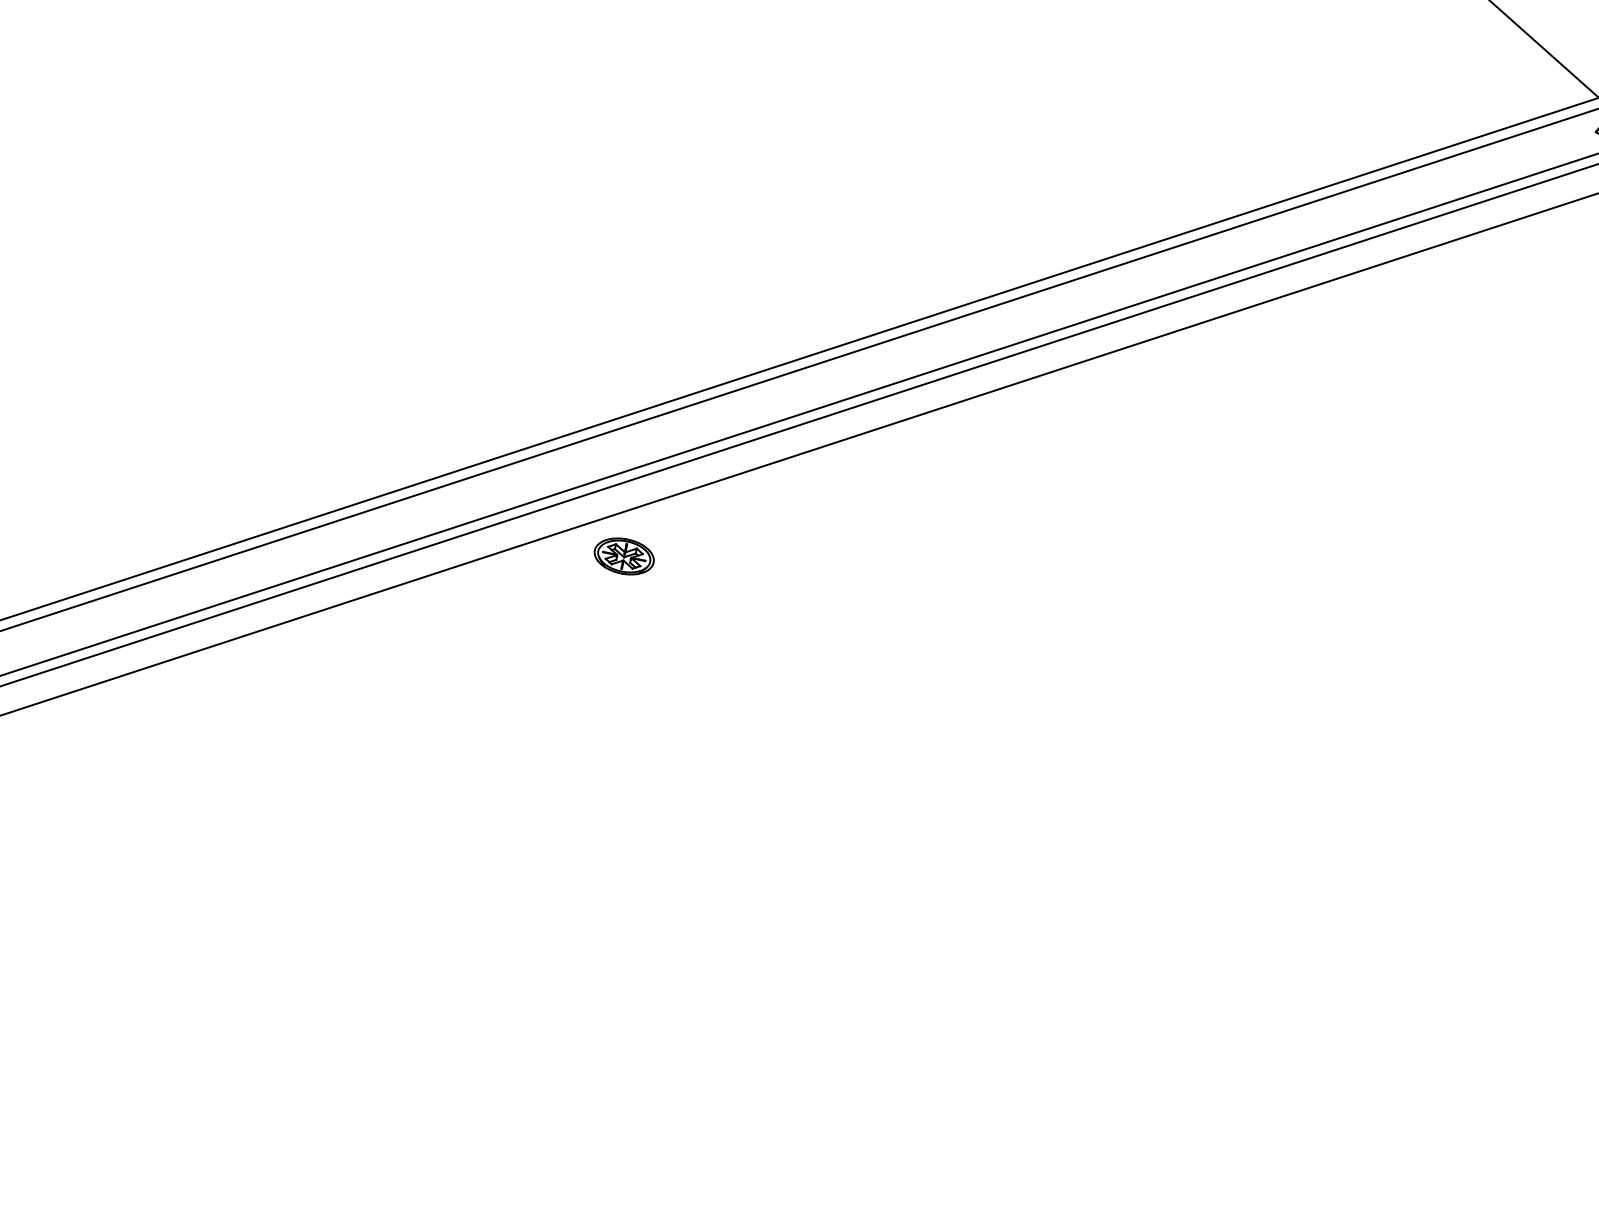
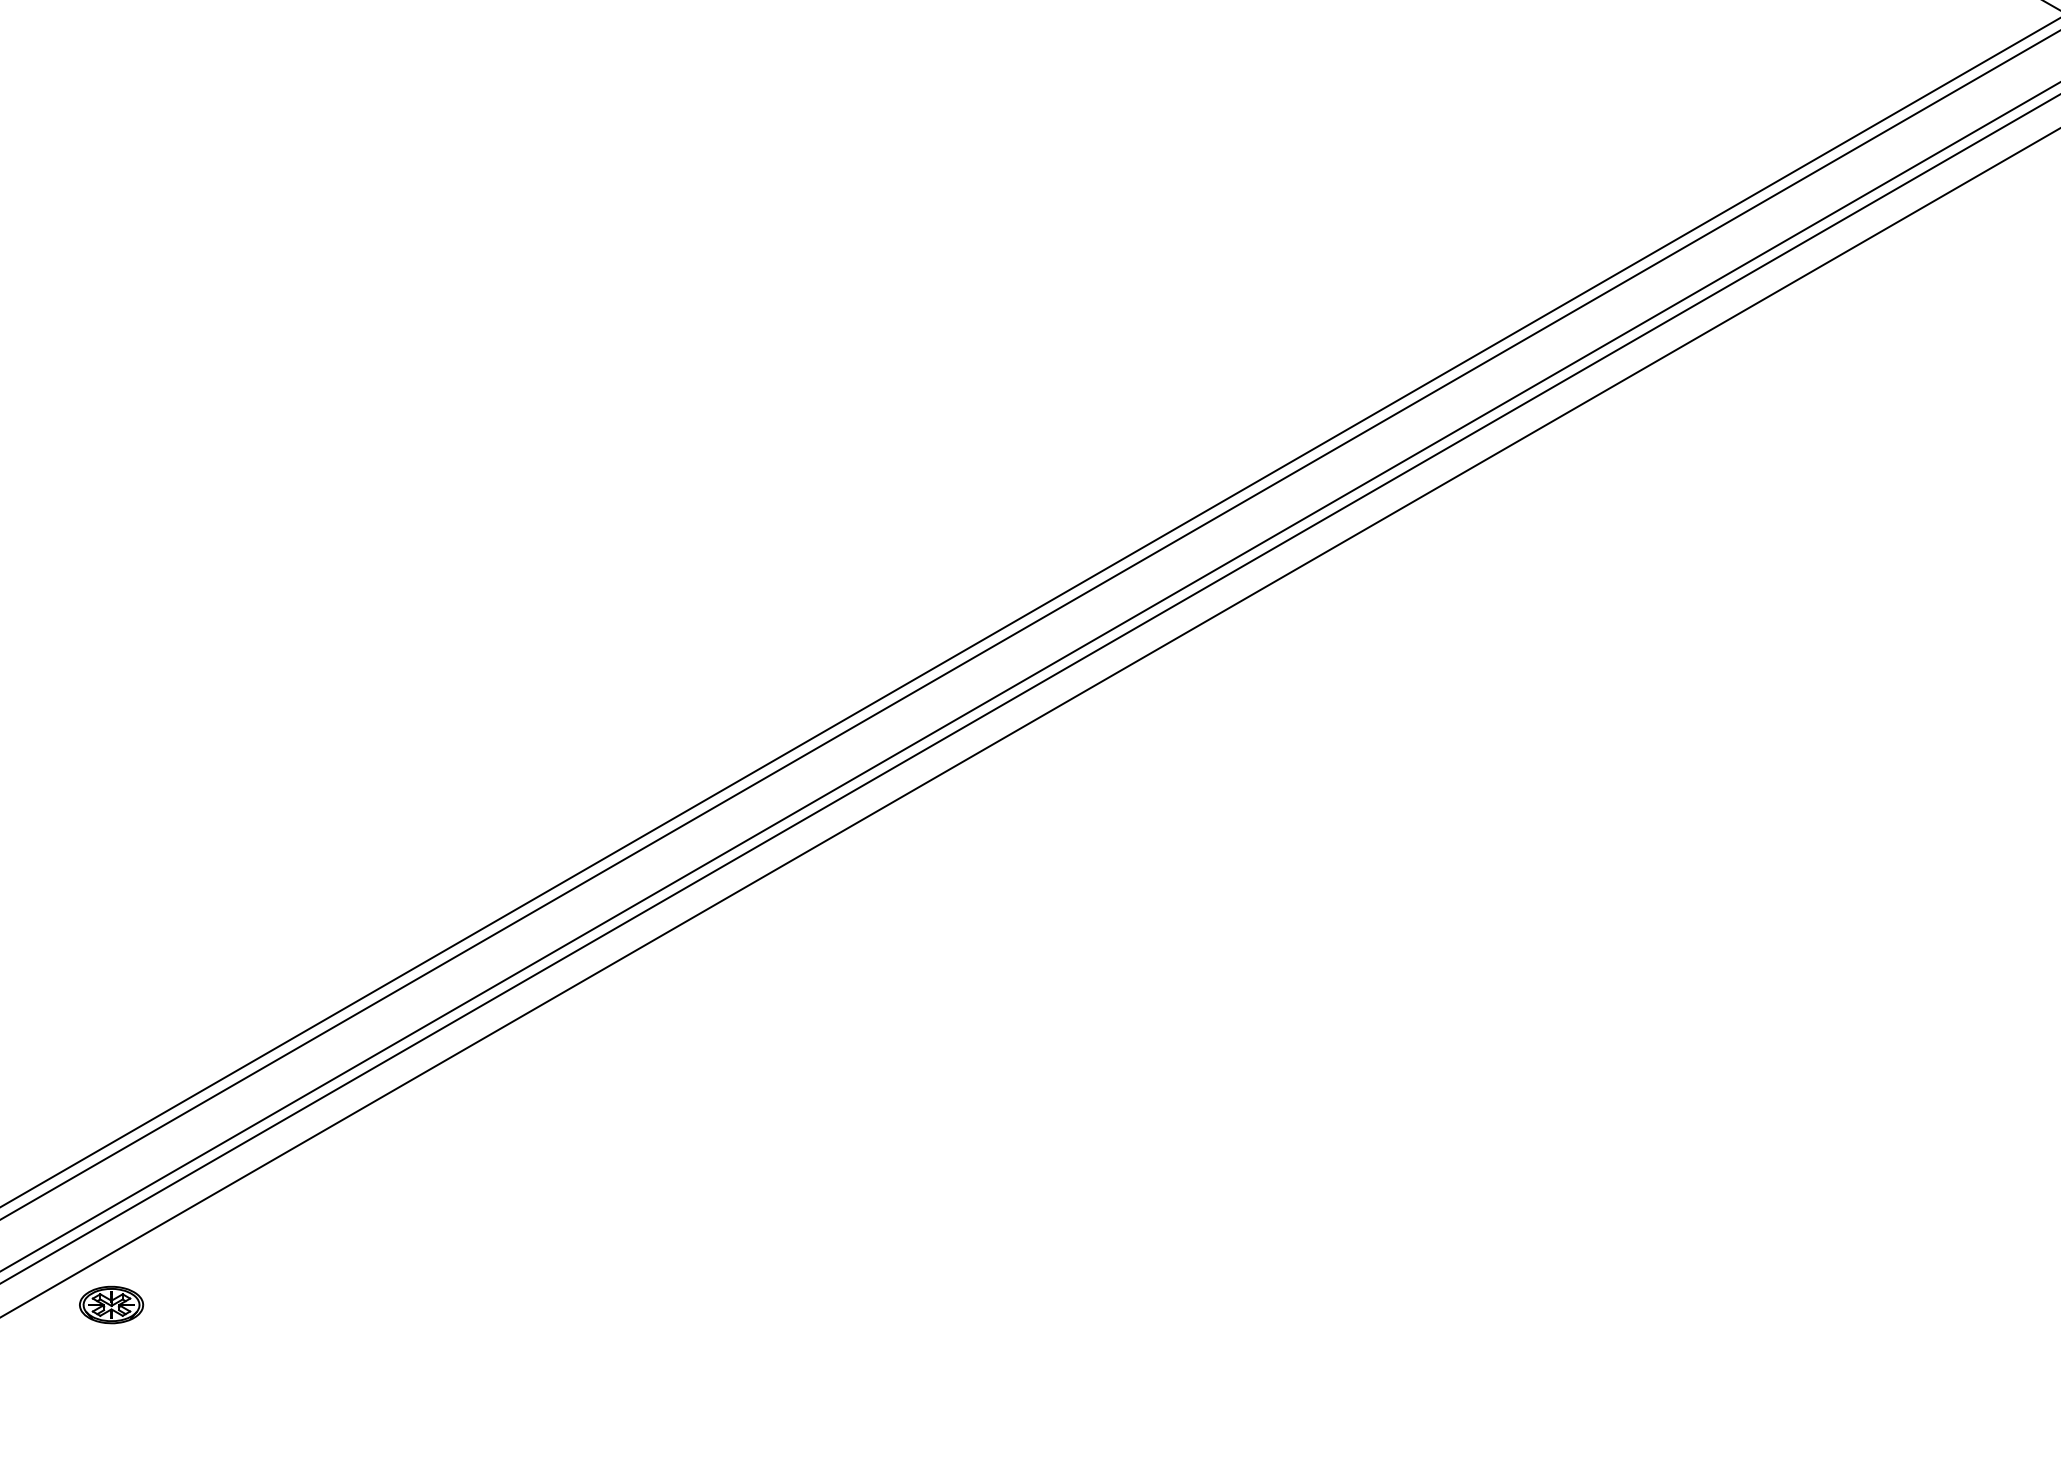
part: (624, 556) -> (1161, 698), removed

